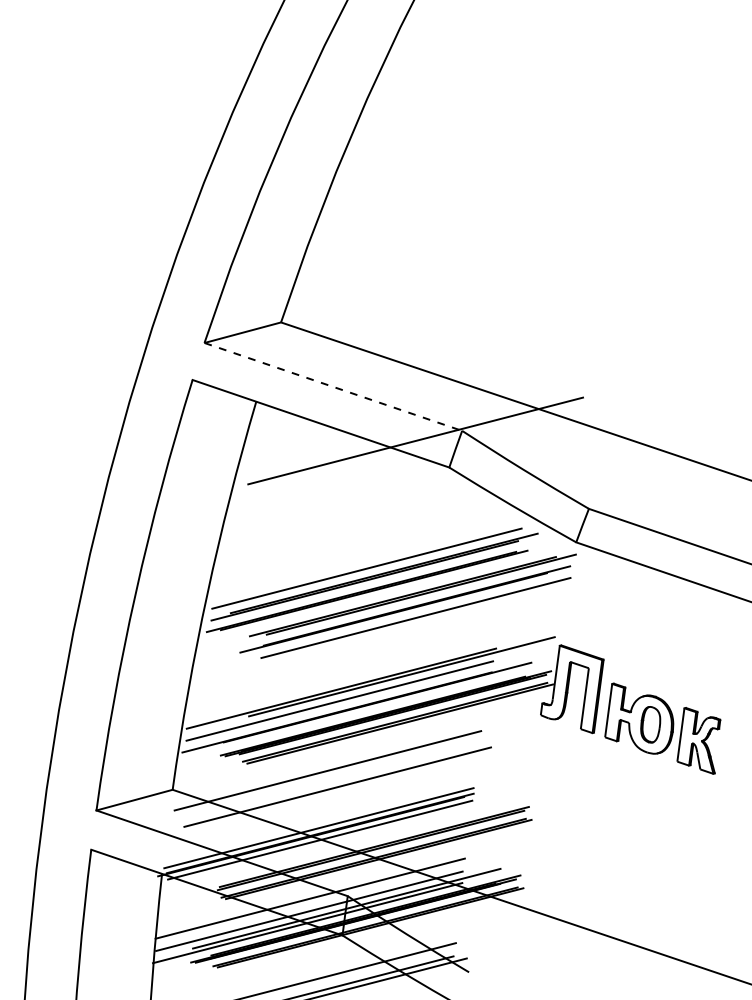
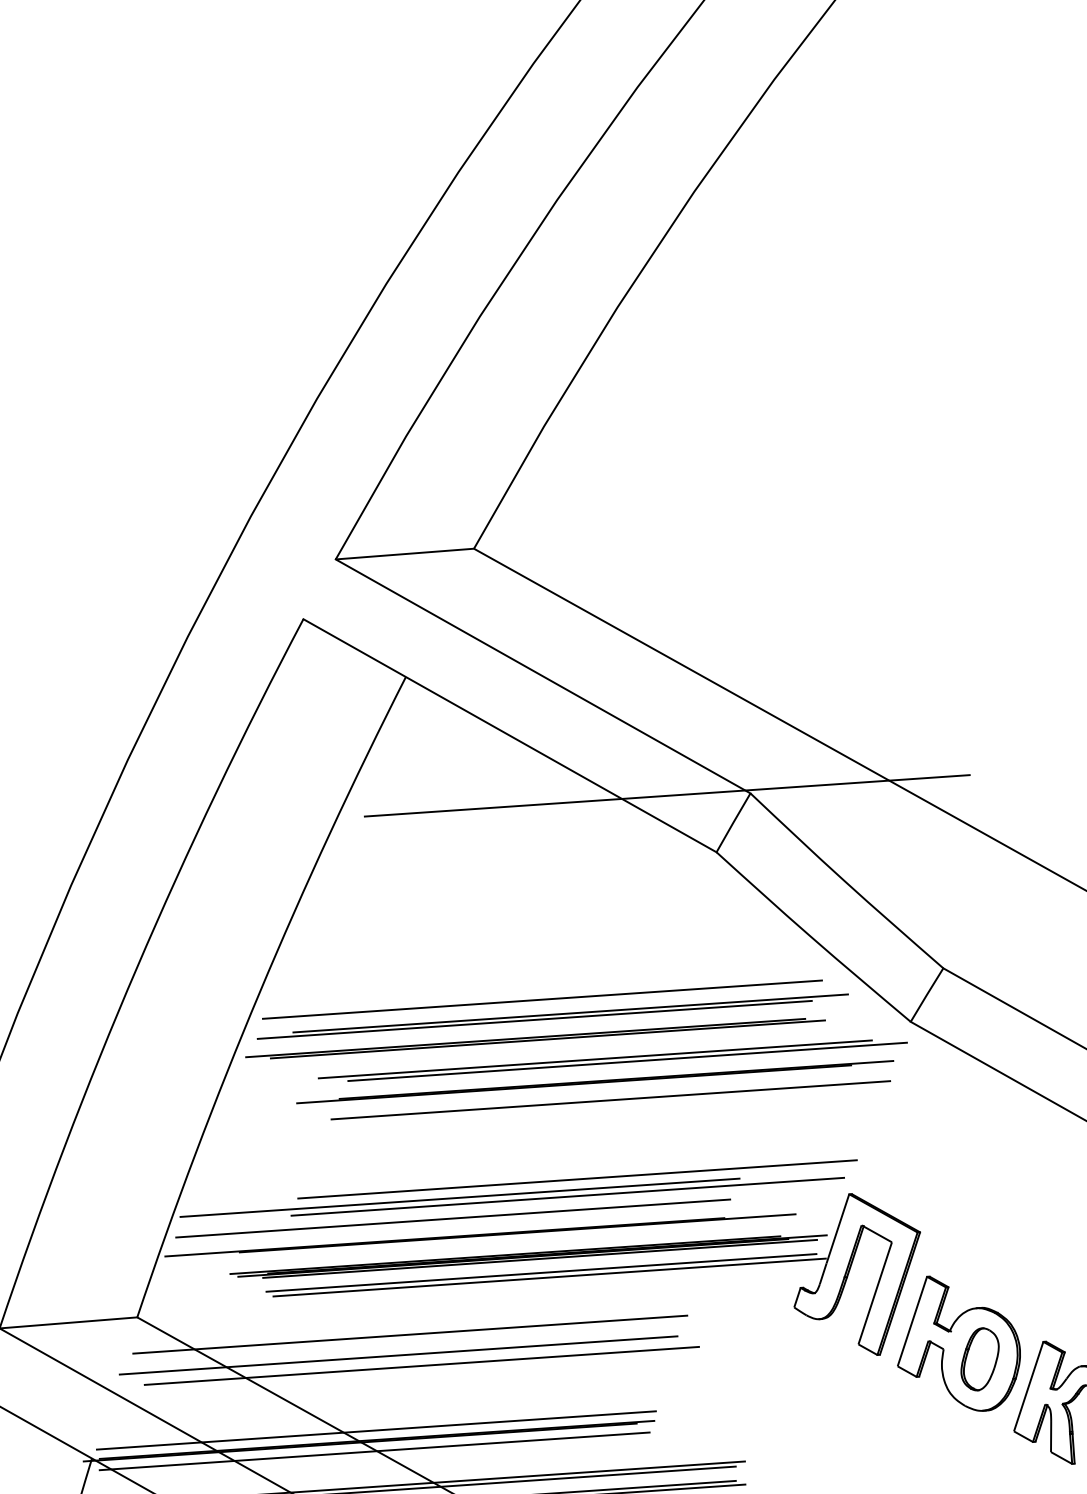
line: (333, 387) -> (543, 677), dashed -> solid
line: (405, 665) -> (577, 1178), added
line: (323, 783) -> (398, 1355), added

